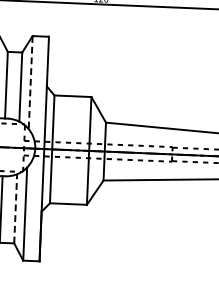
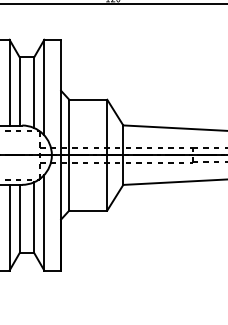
line: (30, 82) -> (44, 87), dashed -> solid
line: (15, 208) -> (34, 217), dashed -> solid

